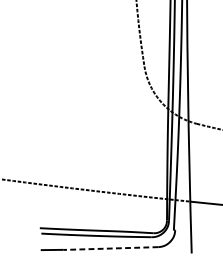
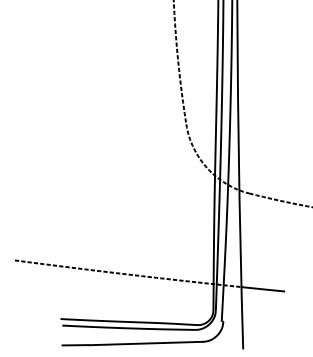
line: (111, 248) -> (146, 343), dashed -> solid

